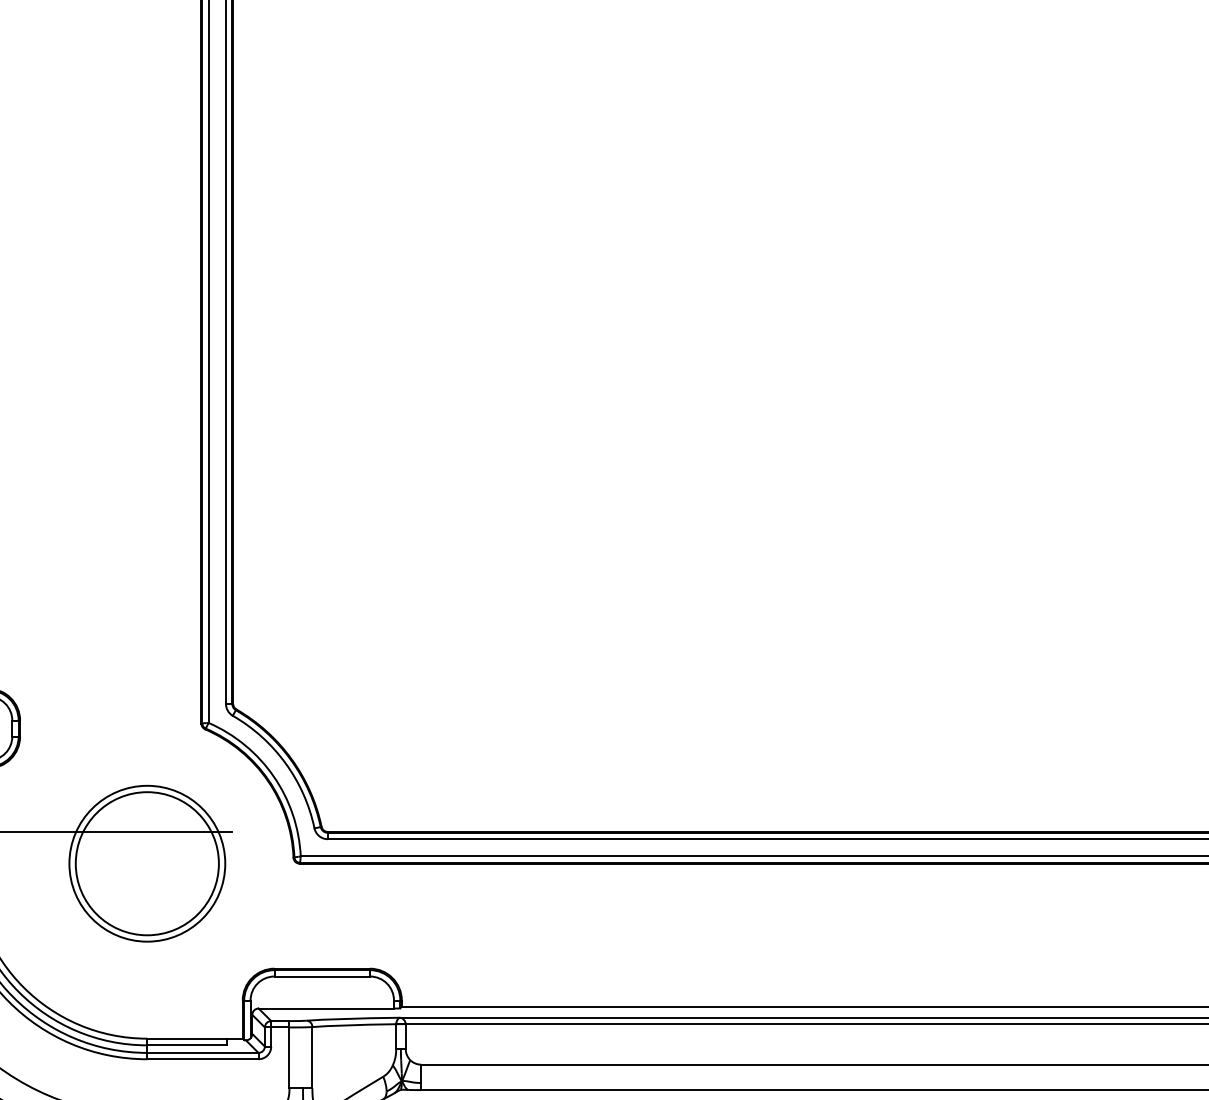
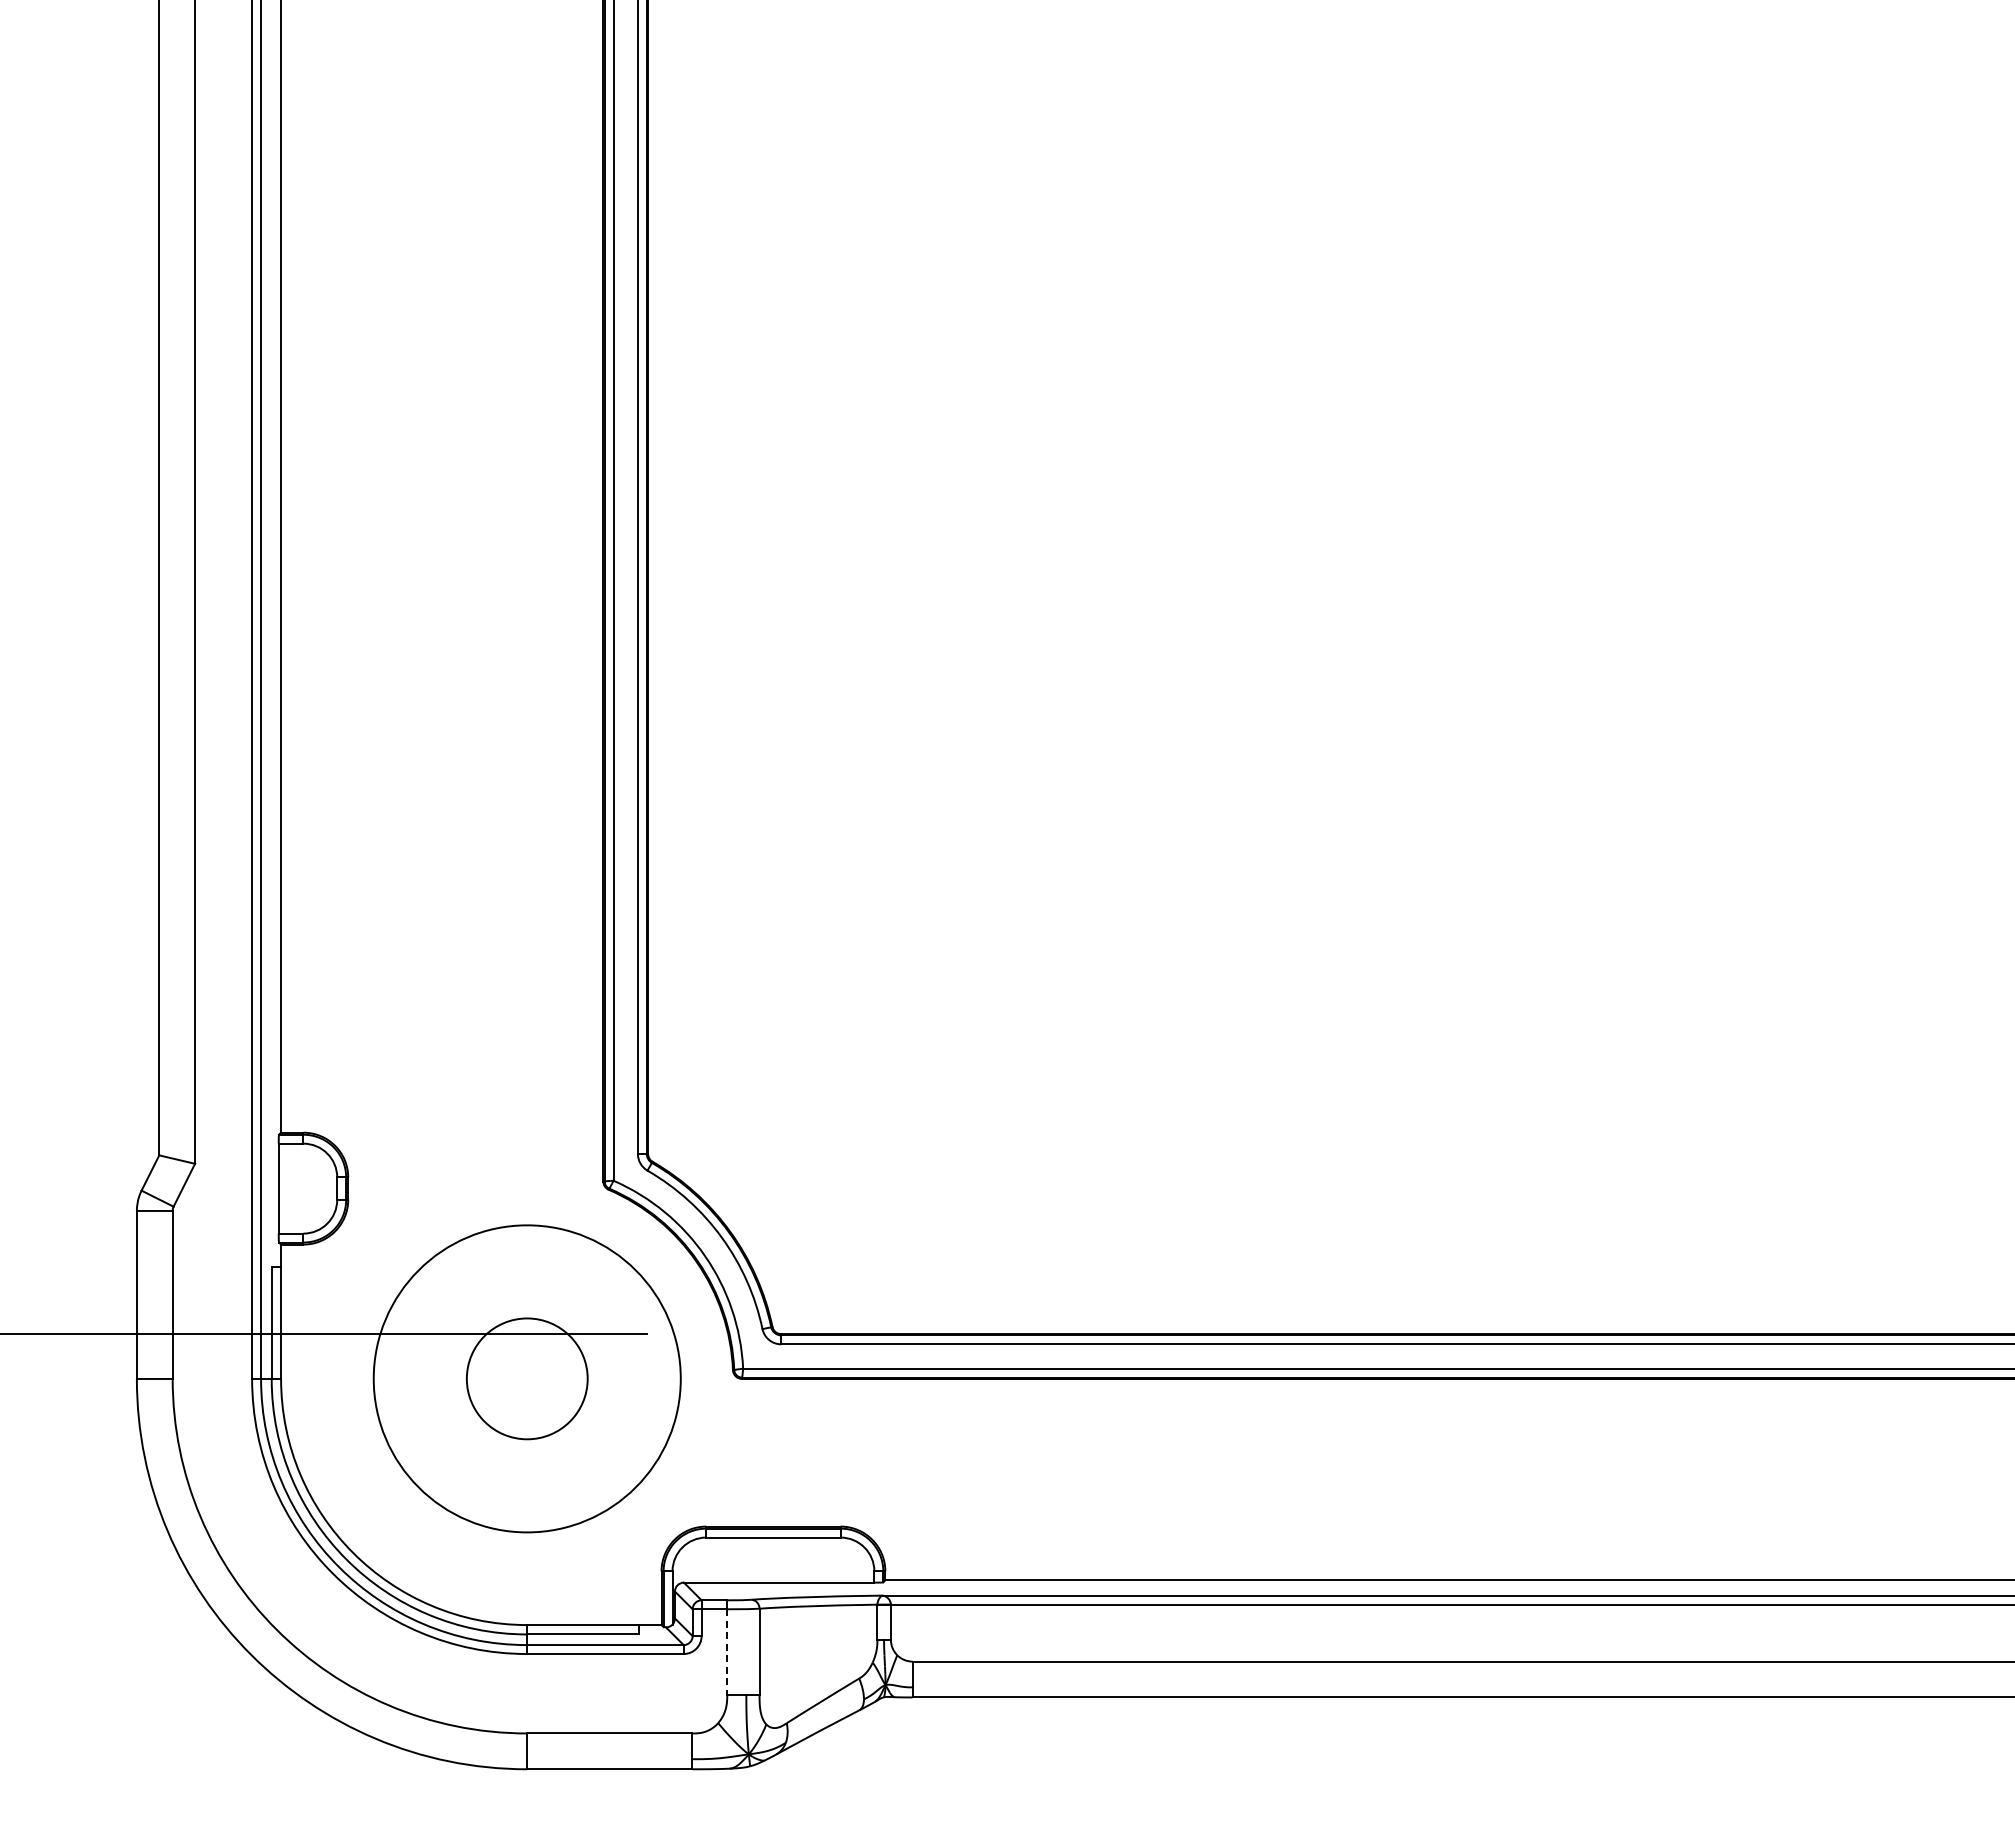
circle: (146, 863) -> (526, 1378), size x0.6
circle: (146, 863) -> (526, 1378), size x1.4
line: (289, 1058) -> (727, 1652), solid -> dashed

